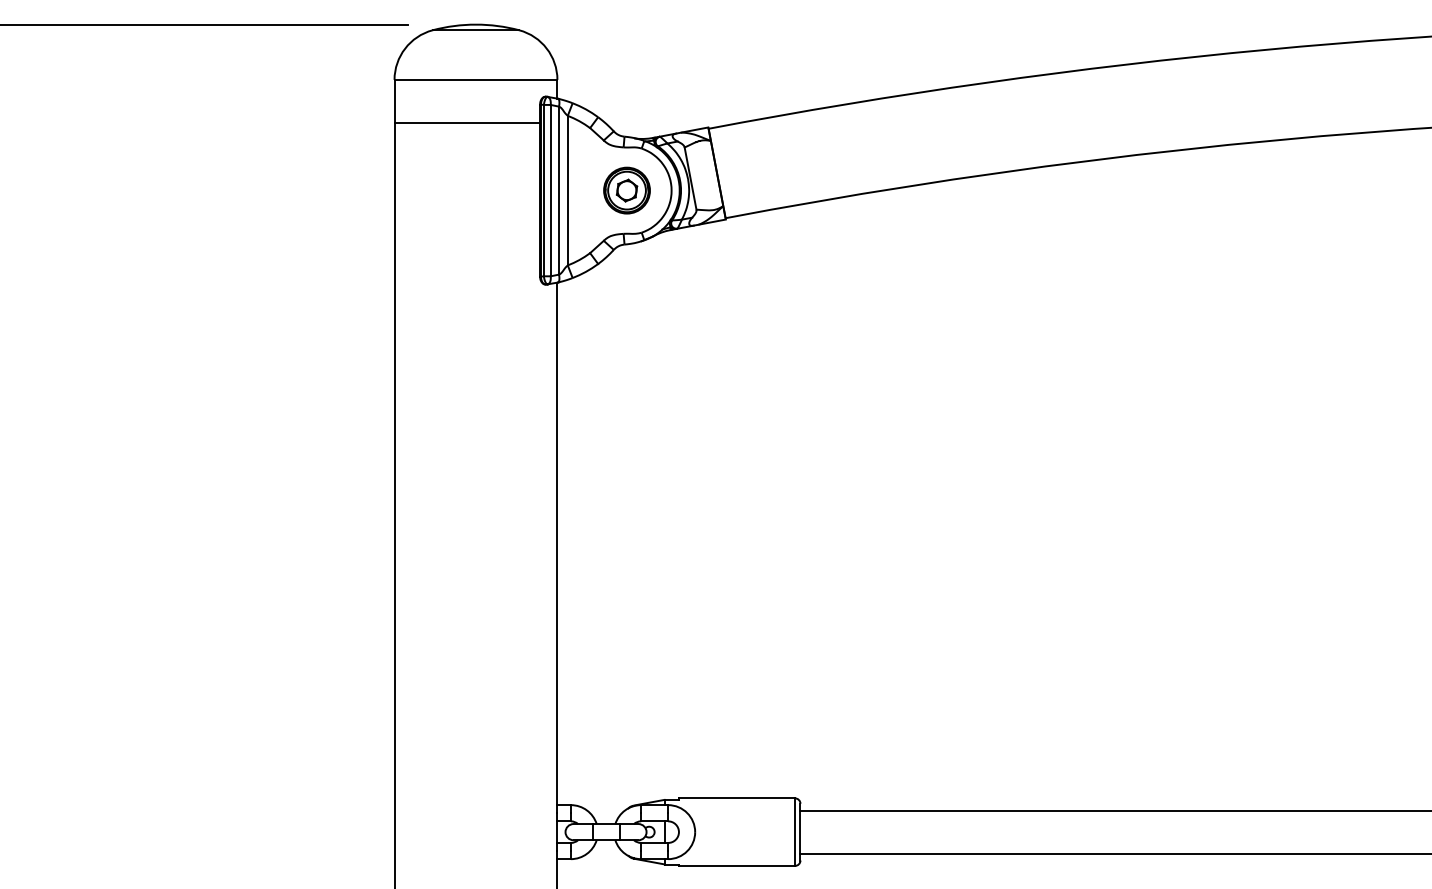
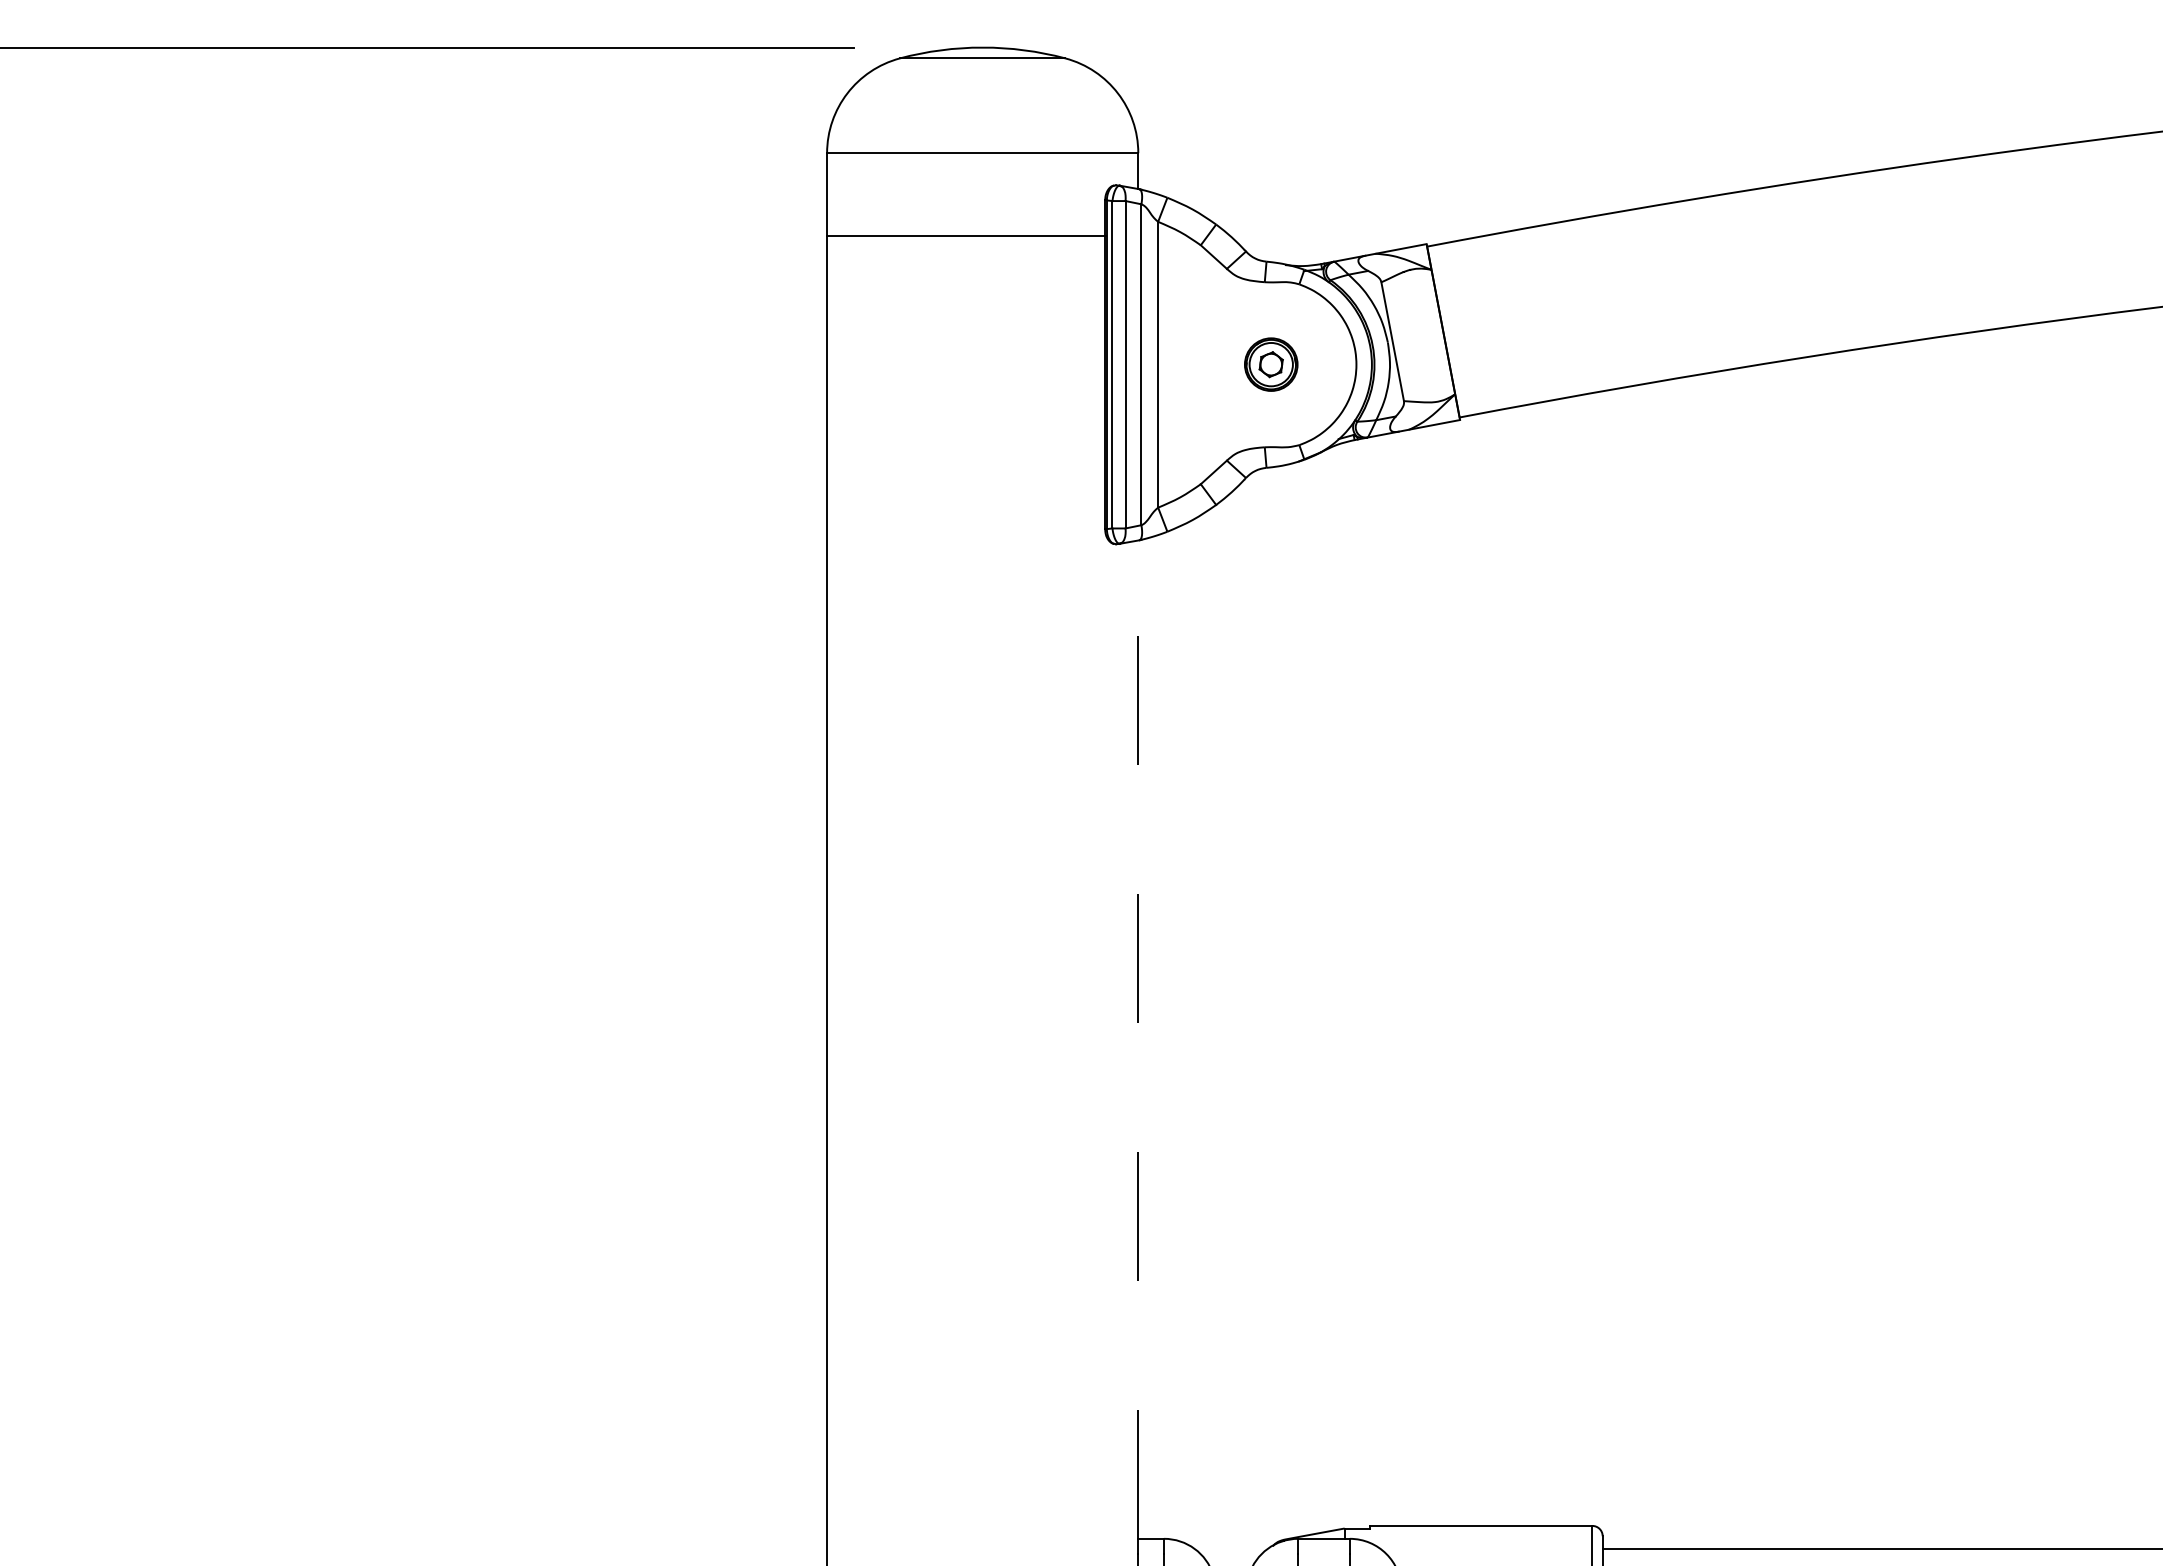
part: (626, 190) -> (1270, 364), size x0.6
line: (557, 543) -> (1138, 1038), solid -> dashed

